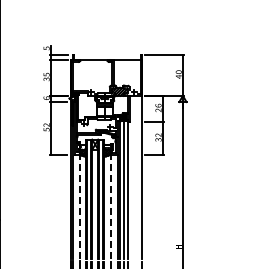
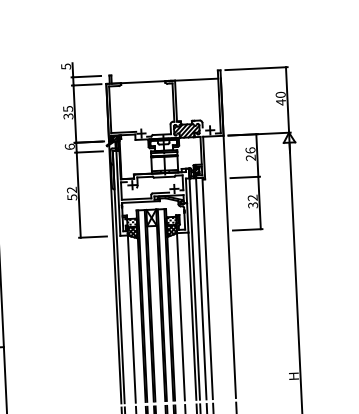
line: (79, 206) -> (131, 318), dashed -> solid
line: (110, 206) -> (180, 316), dashed -> solid

